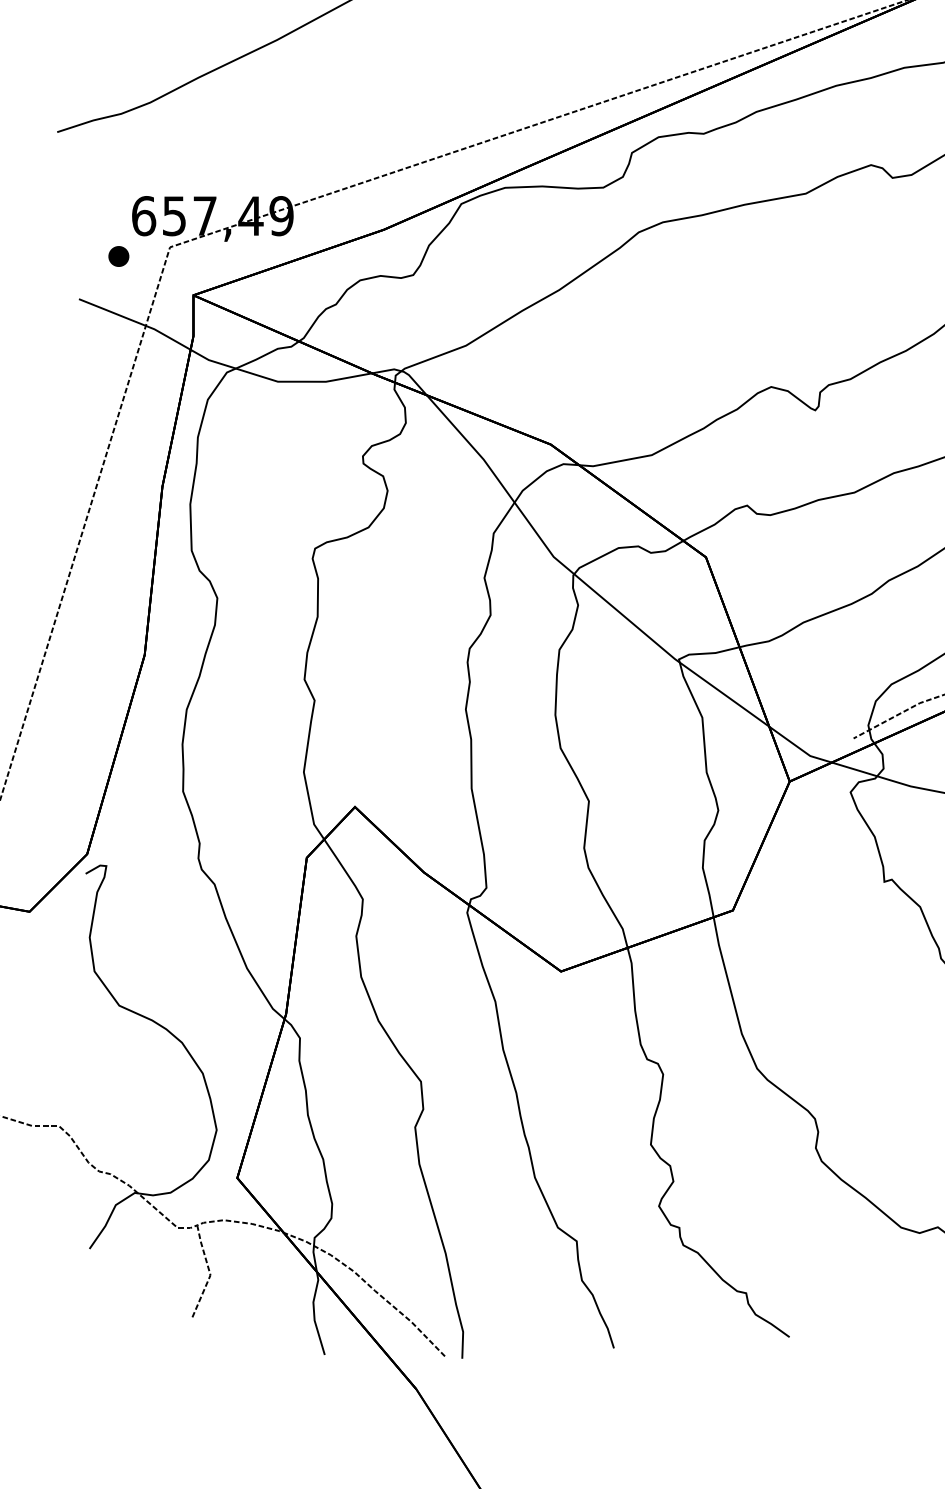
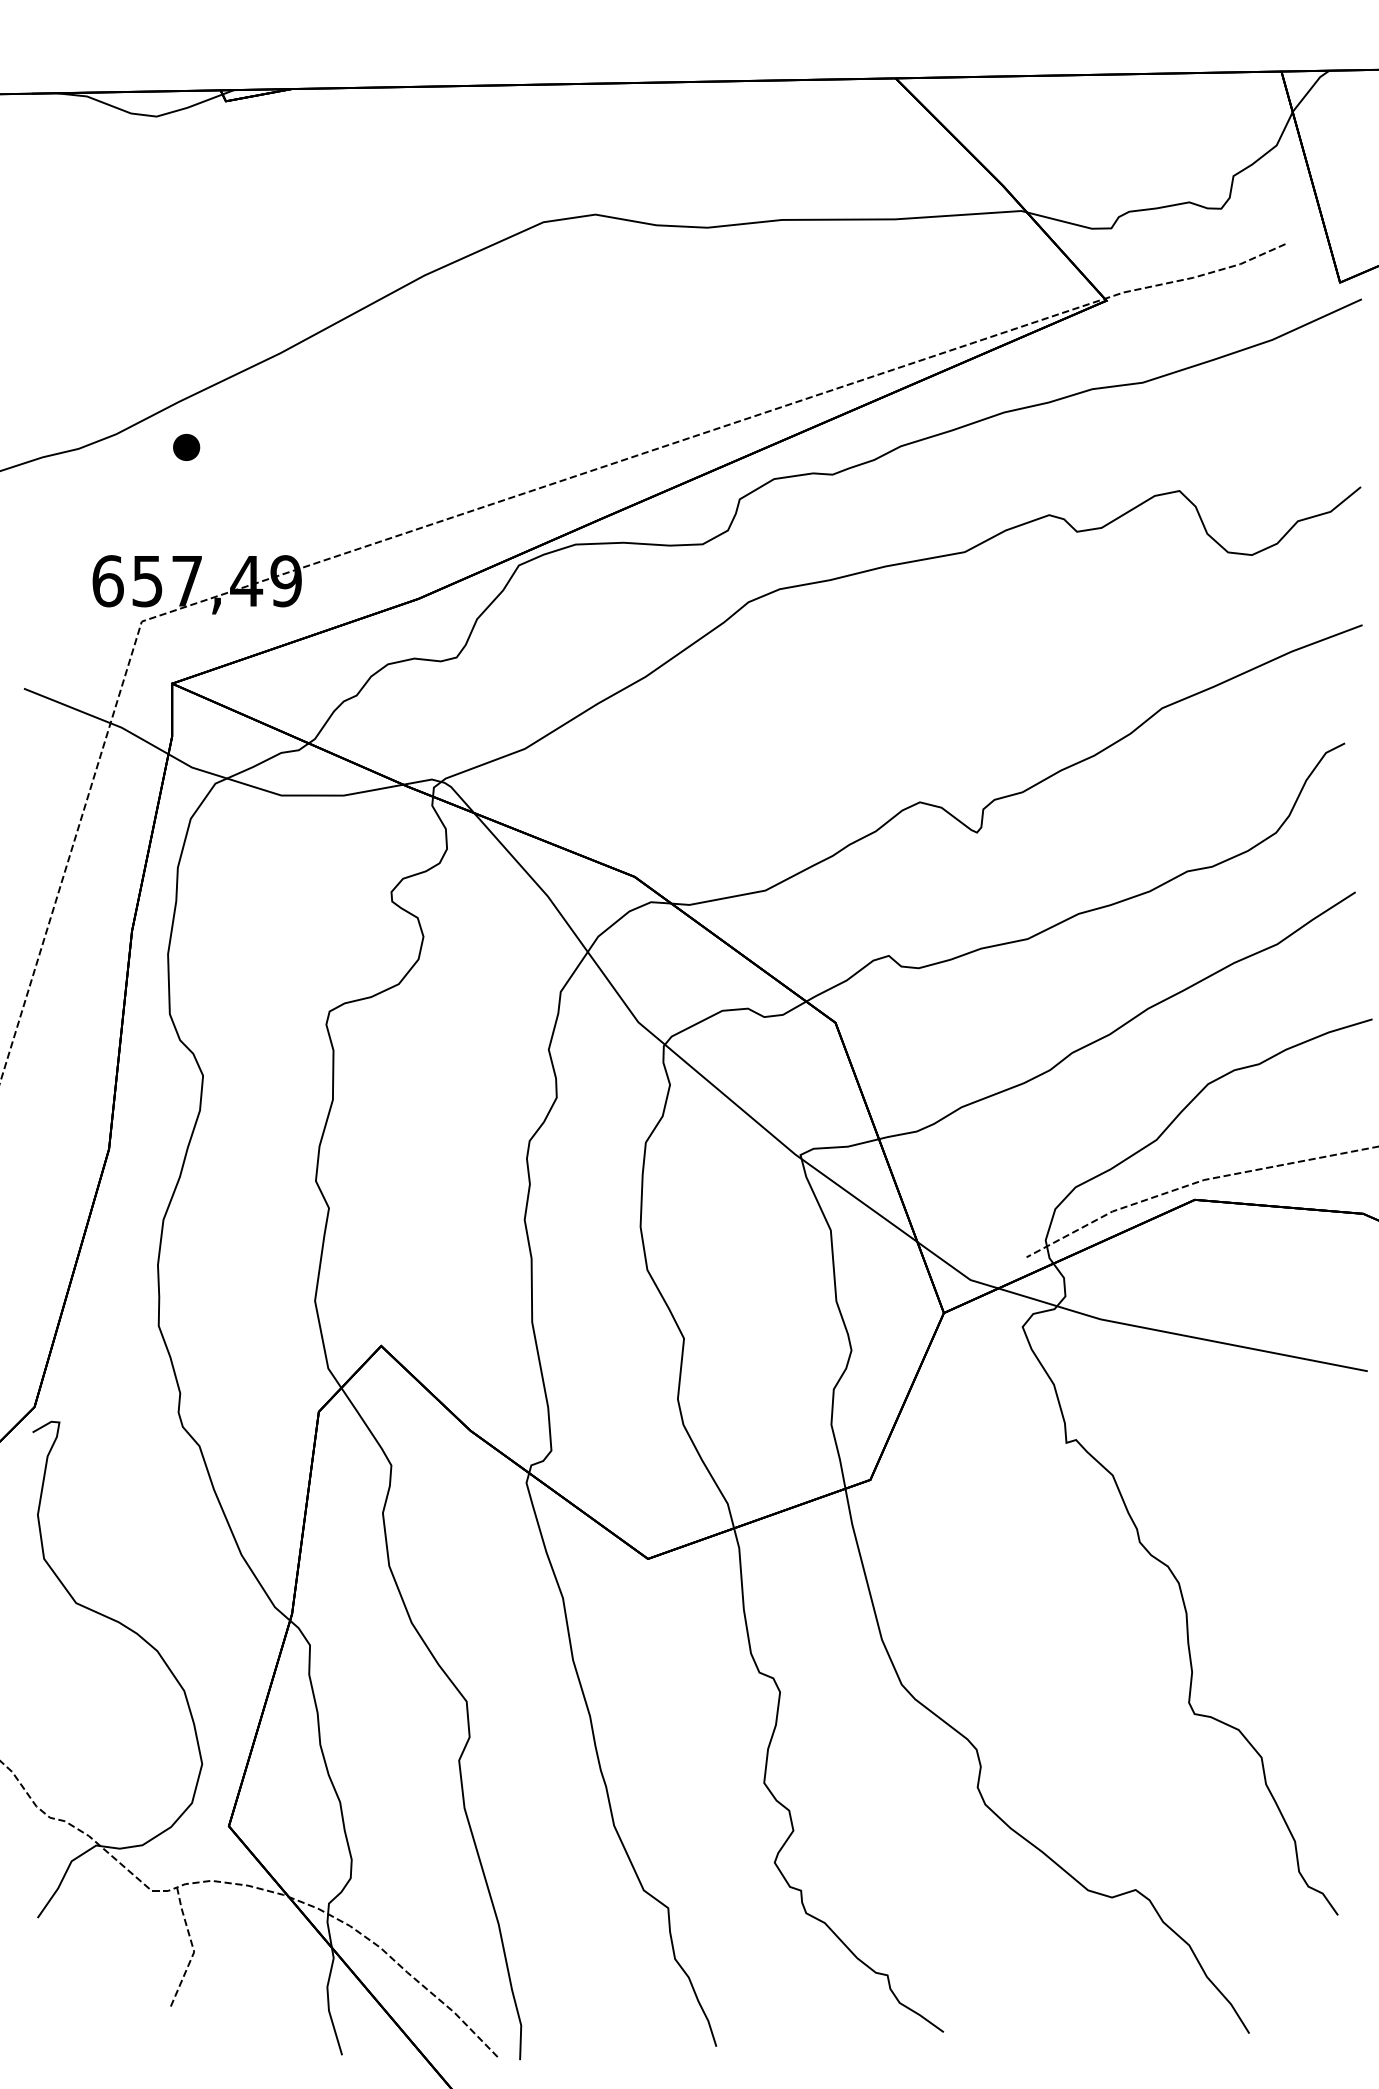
part: (118, 256) -> (186, 447), moved

